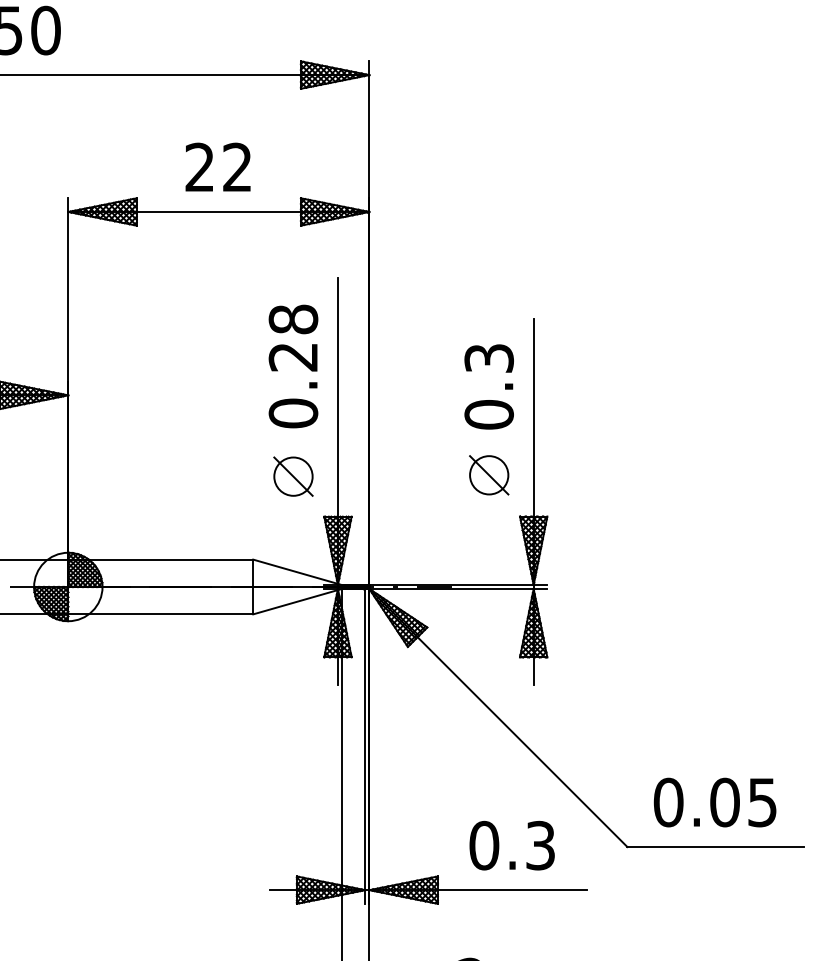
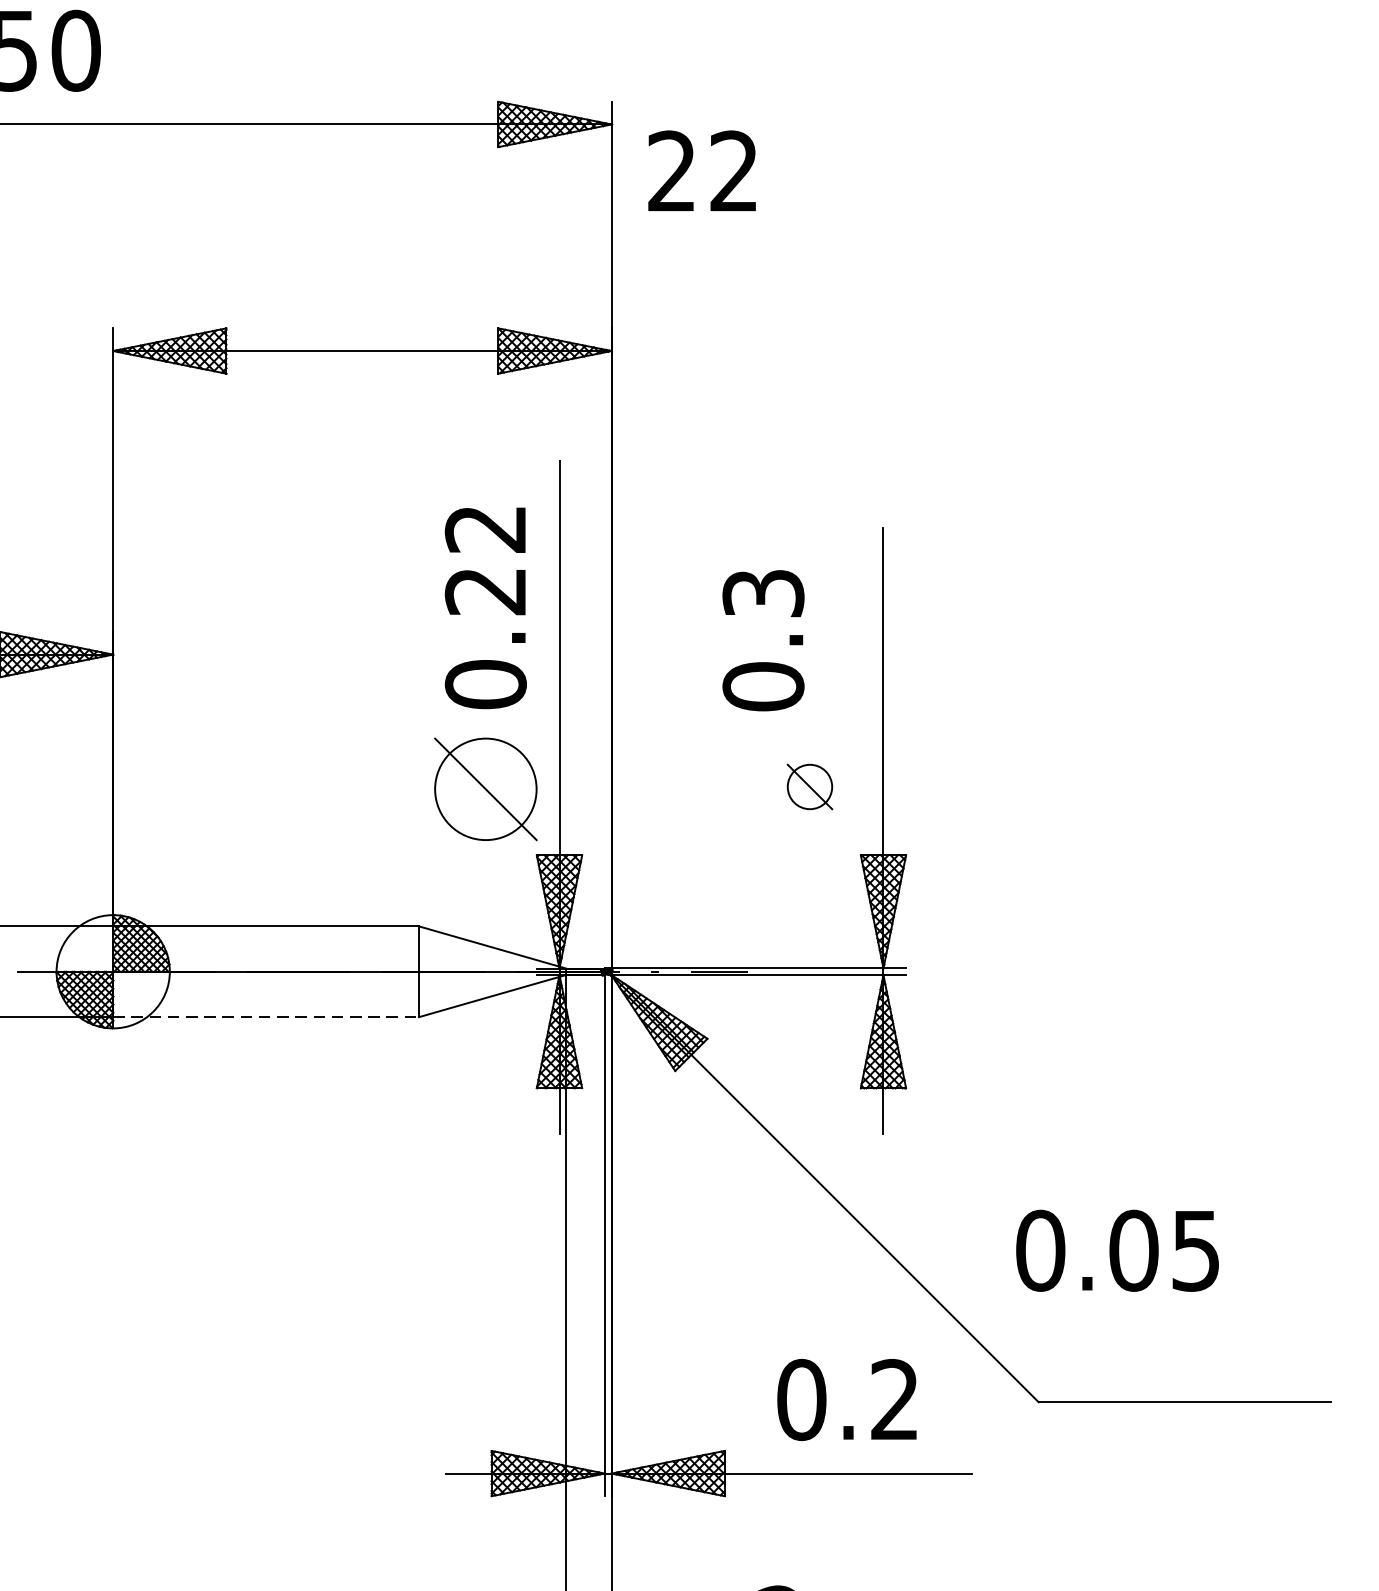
text: (217, 166) -> (701, 169), moved
text: (293, 319) -> (485, 529), 0.28 -> 0.22
text: (488, 386) -> (762, 639), moved
part: (489, 475) -> (810, 787), size x0.7
part: (293, 476) -> (485, 788), size x1.6
line: (161, 614) -> (267, 1017), solid -> dashed
text: (714, 802) -> (1116, 1250), moved
text: (540, 845) -> (894, 1399), 0.3 -> 0.2

